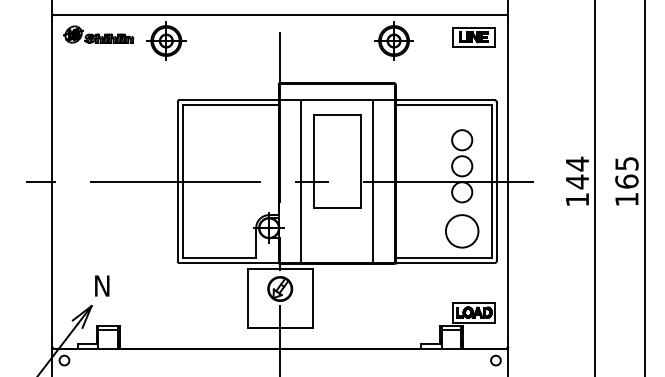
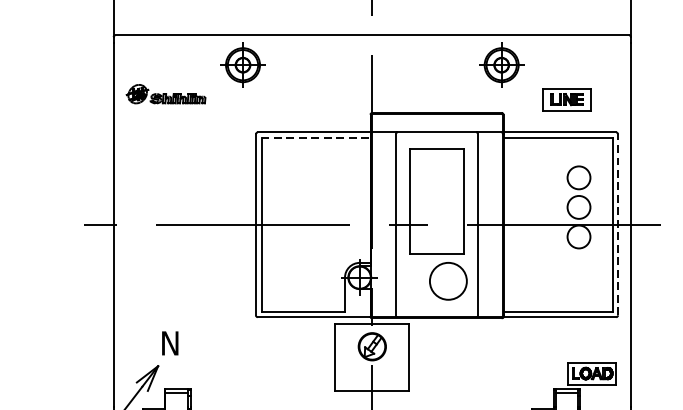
part: (98, 34) -> (165, 94), moved
part: (473, 37) -> (566, 99), moved
line: (230, 105) -> (315, 138), solid -> dashed
line: (496, 181) -> (617, 224), solid -> dashed
circle: (462, 231) -> (448, 281), moved

